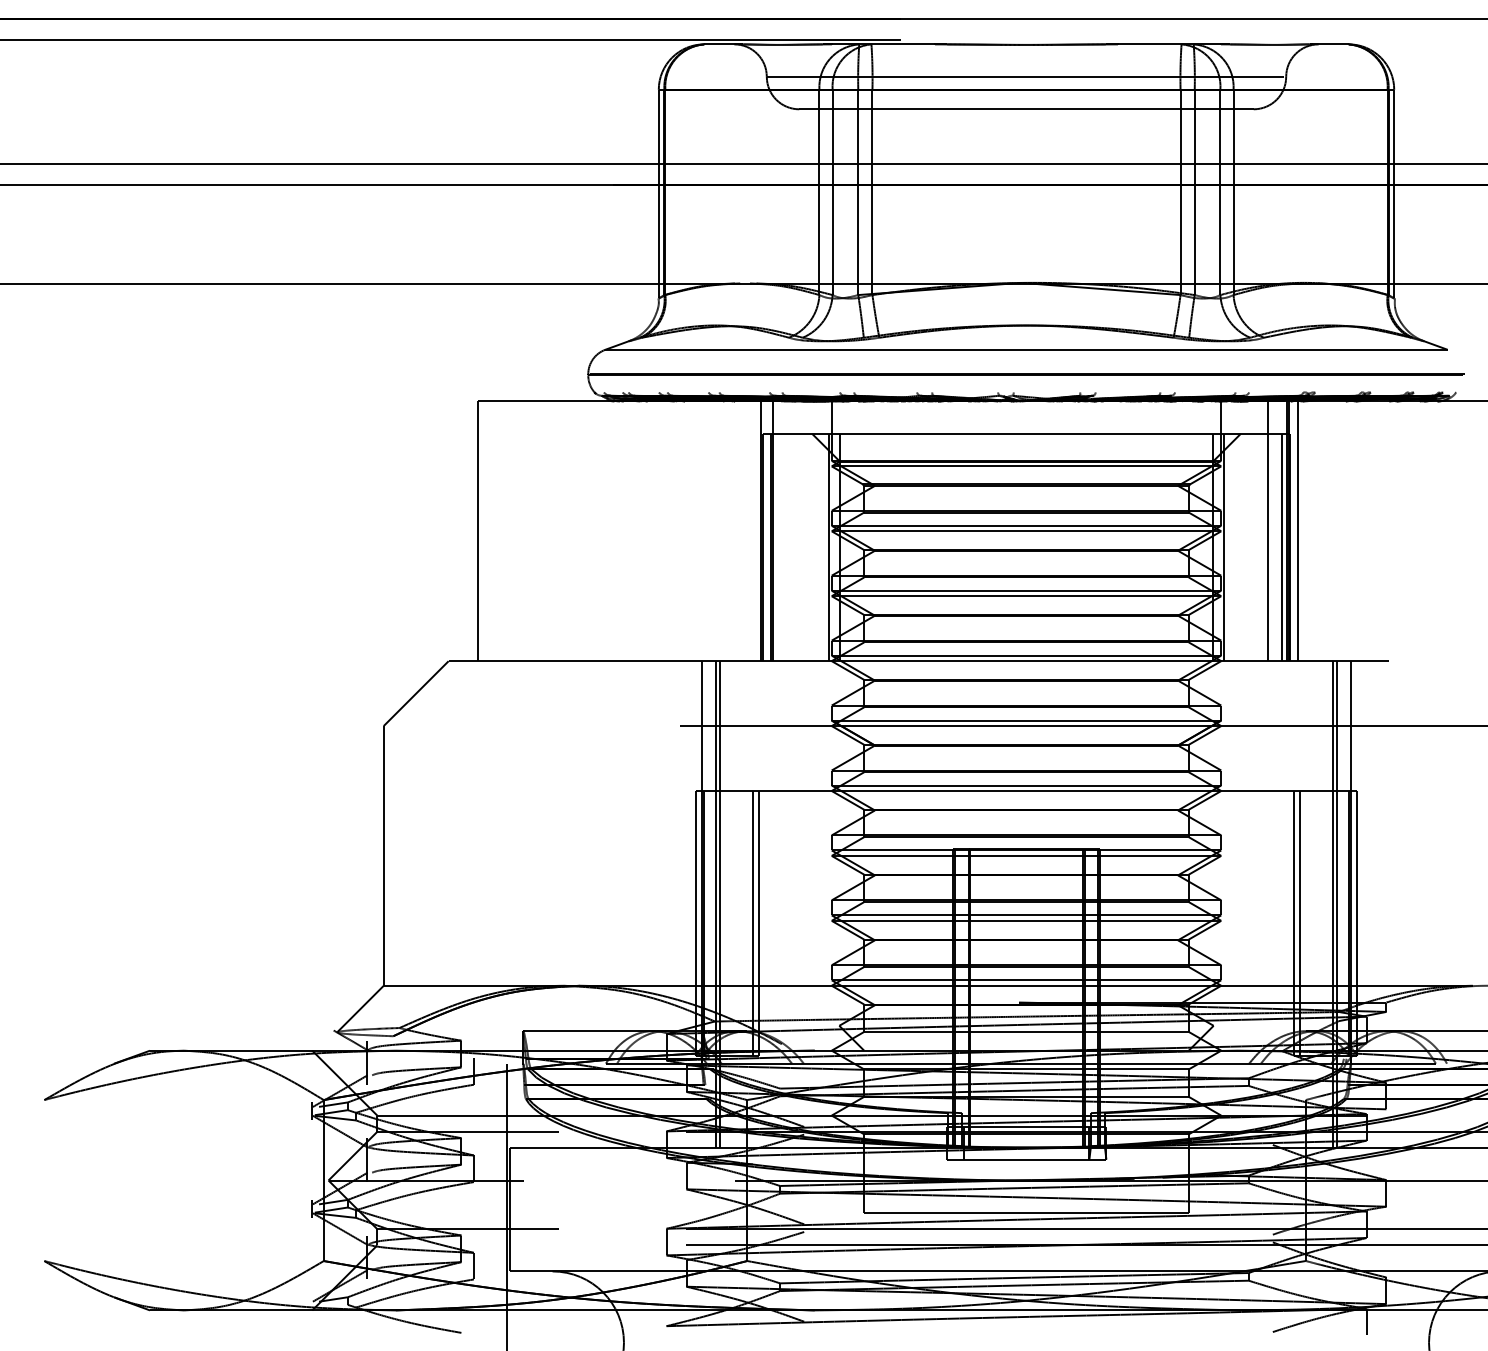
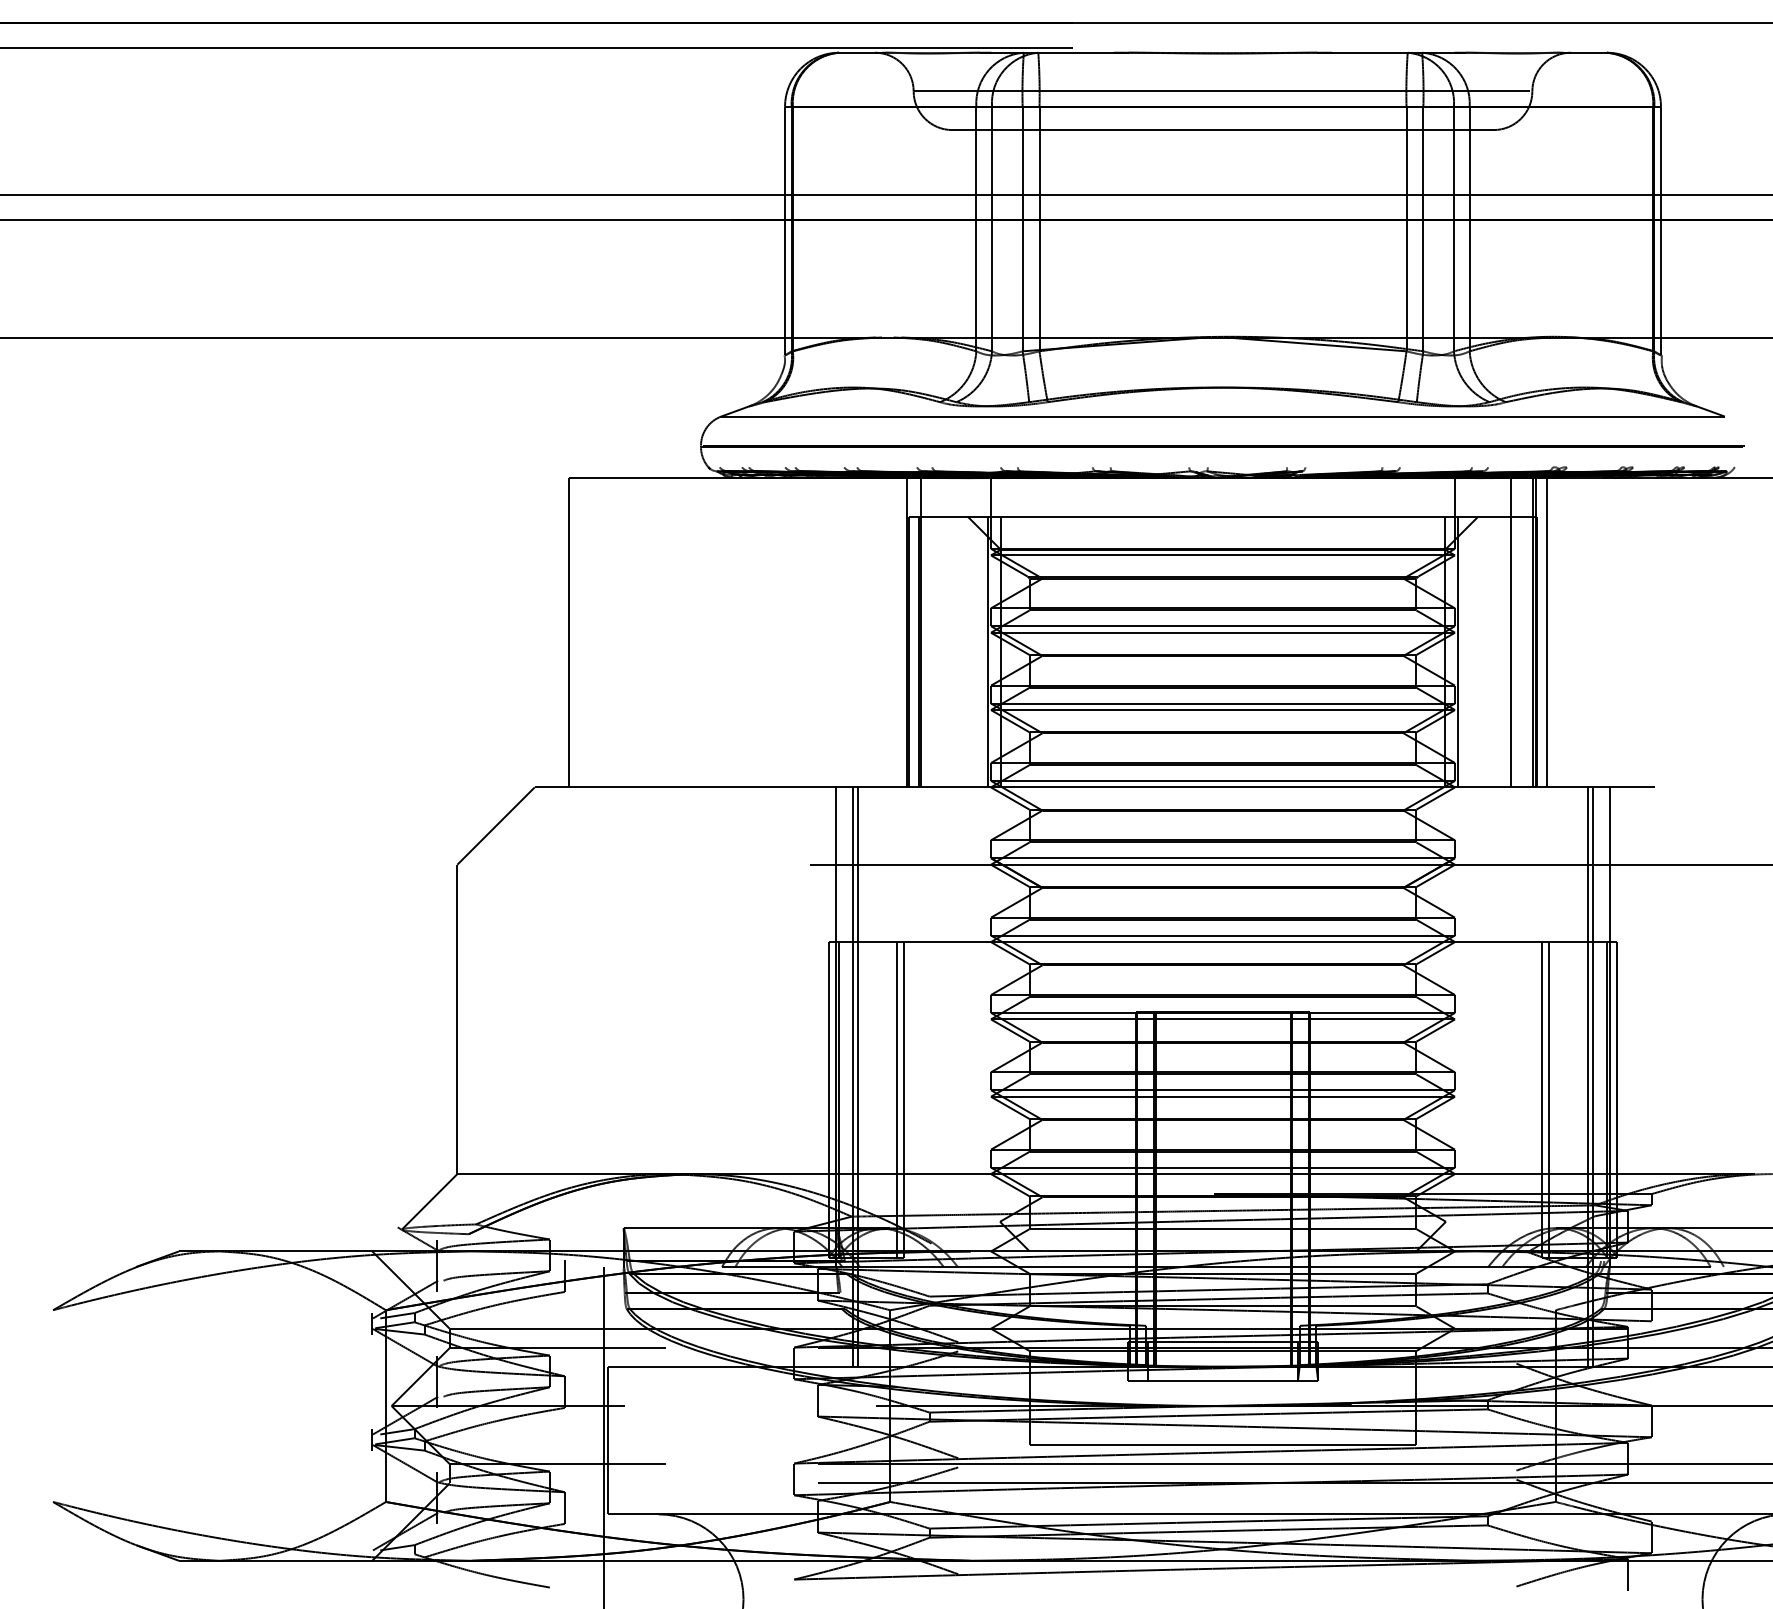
line: (1282, 547) -> (1527, 651), removed

